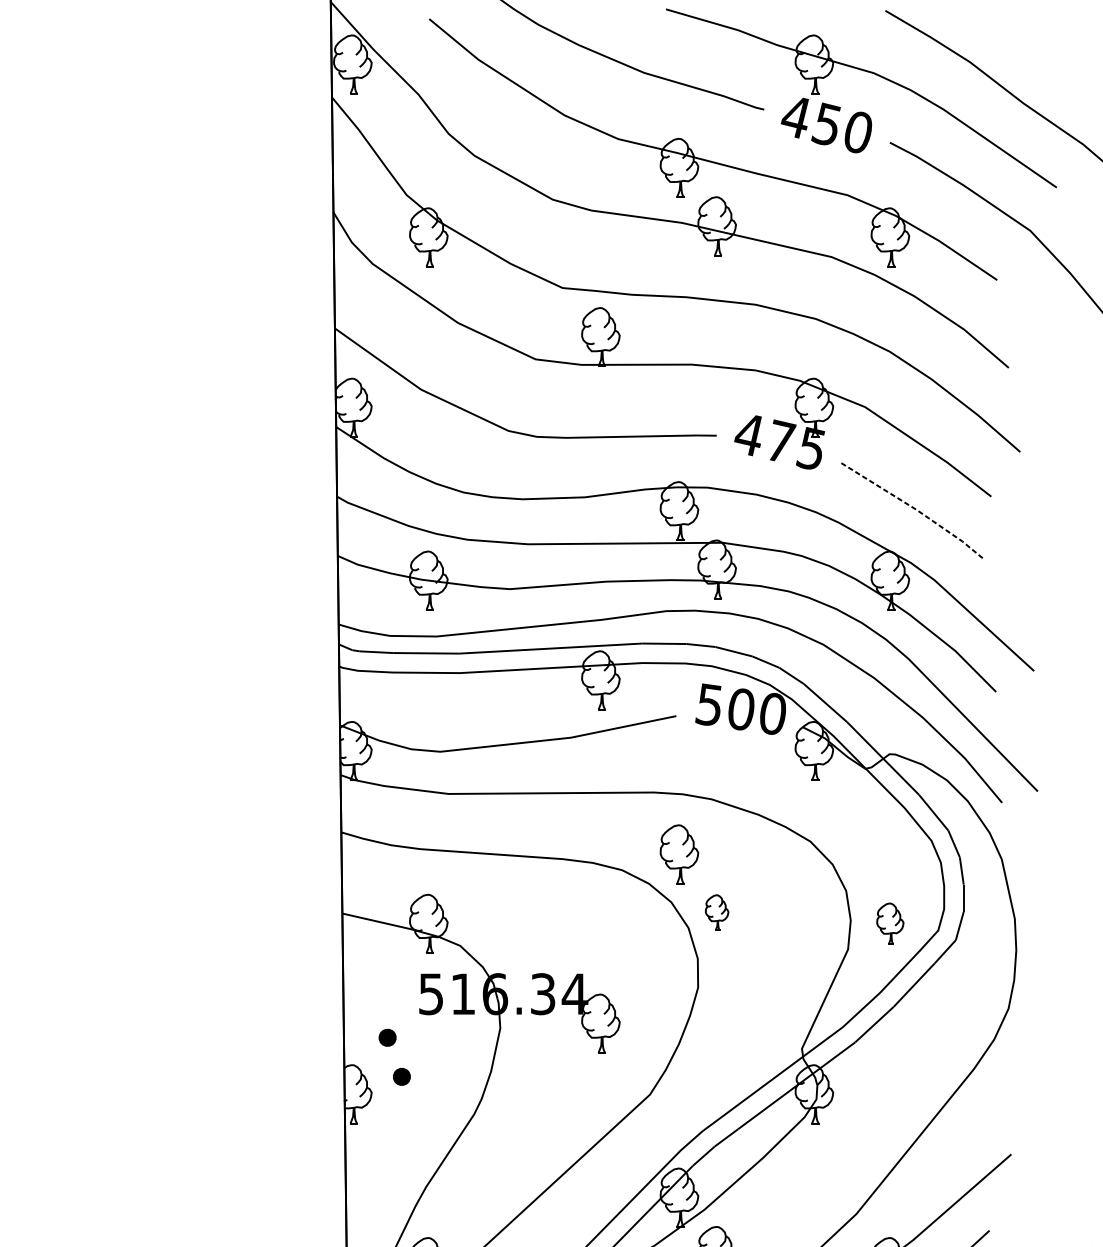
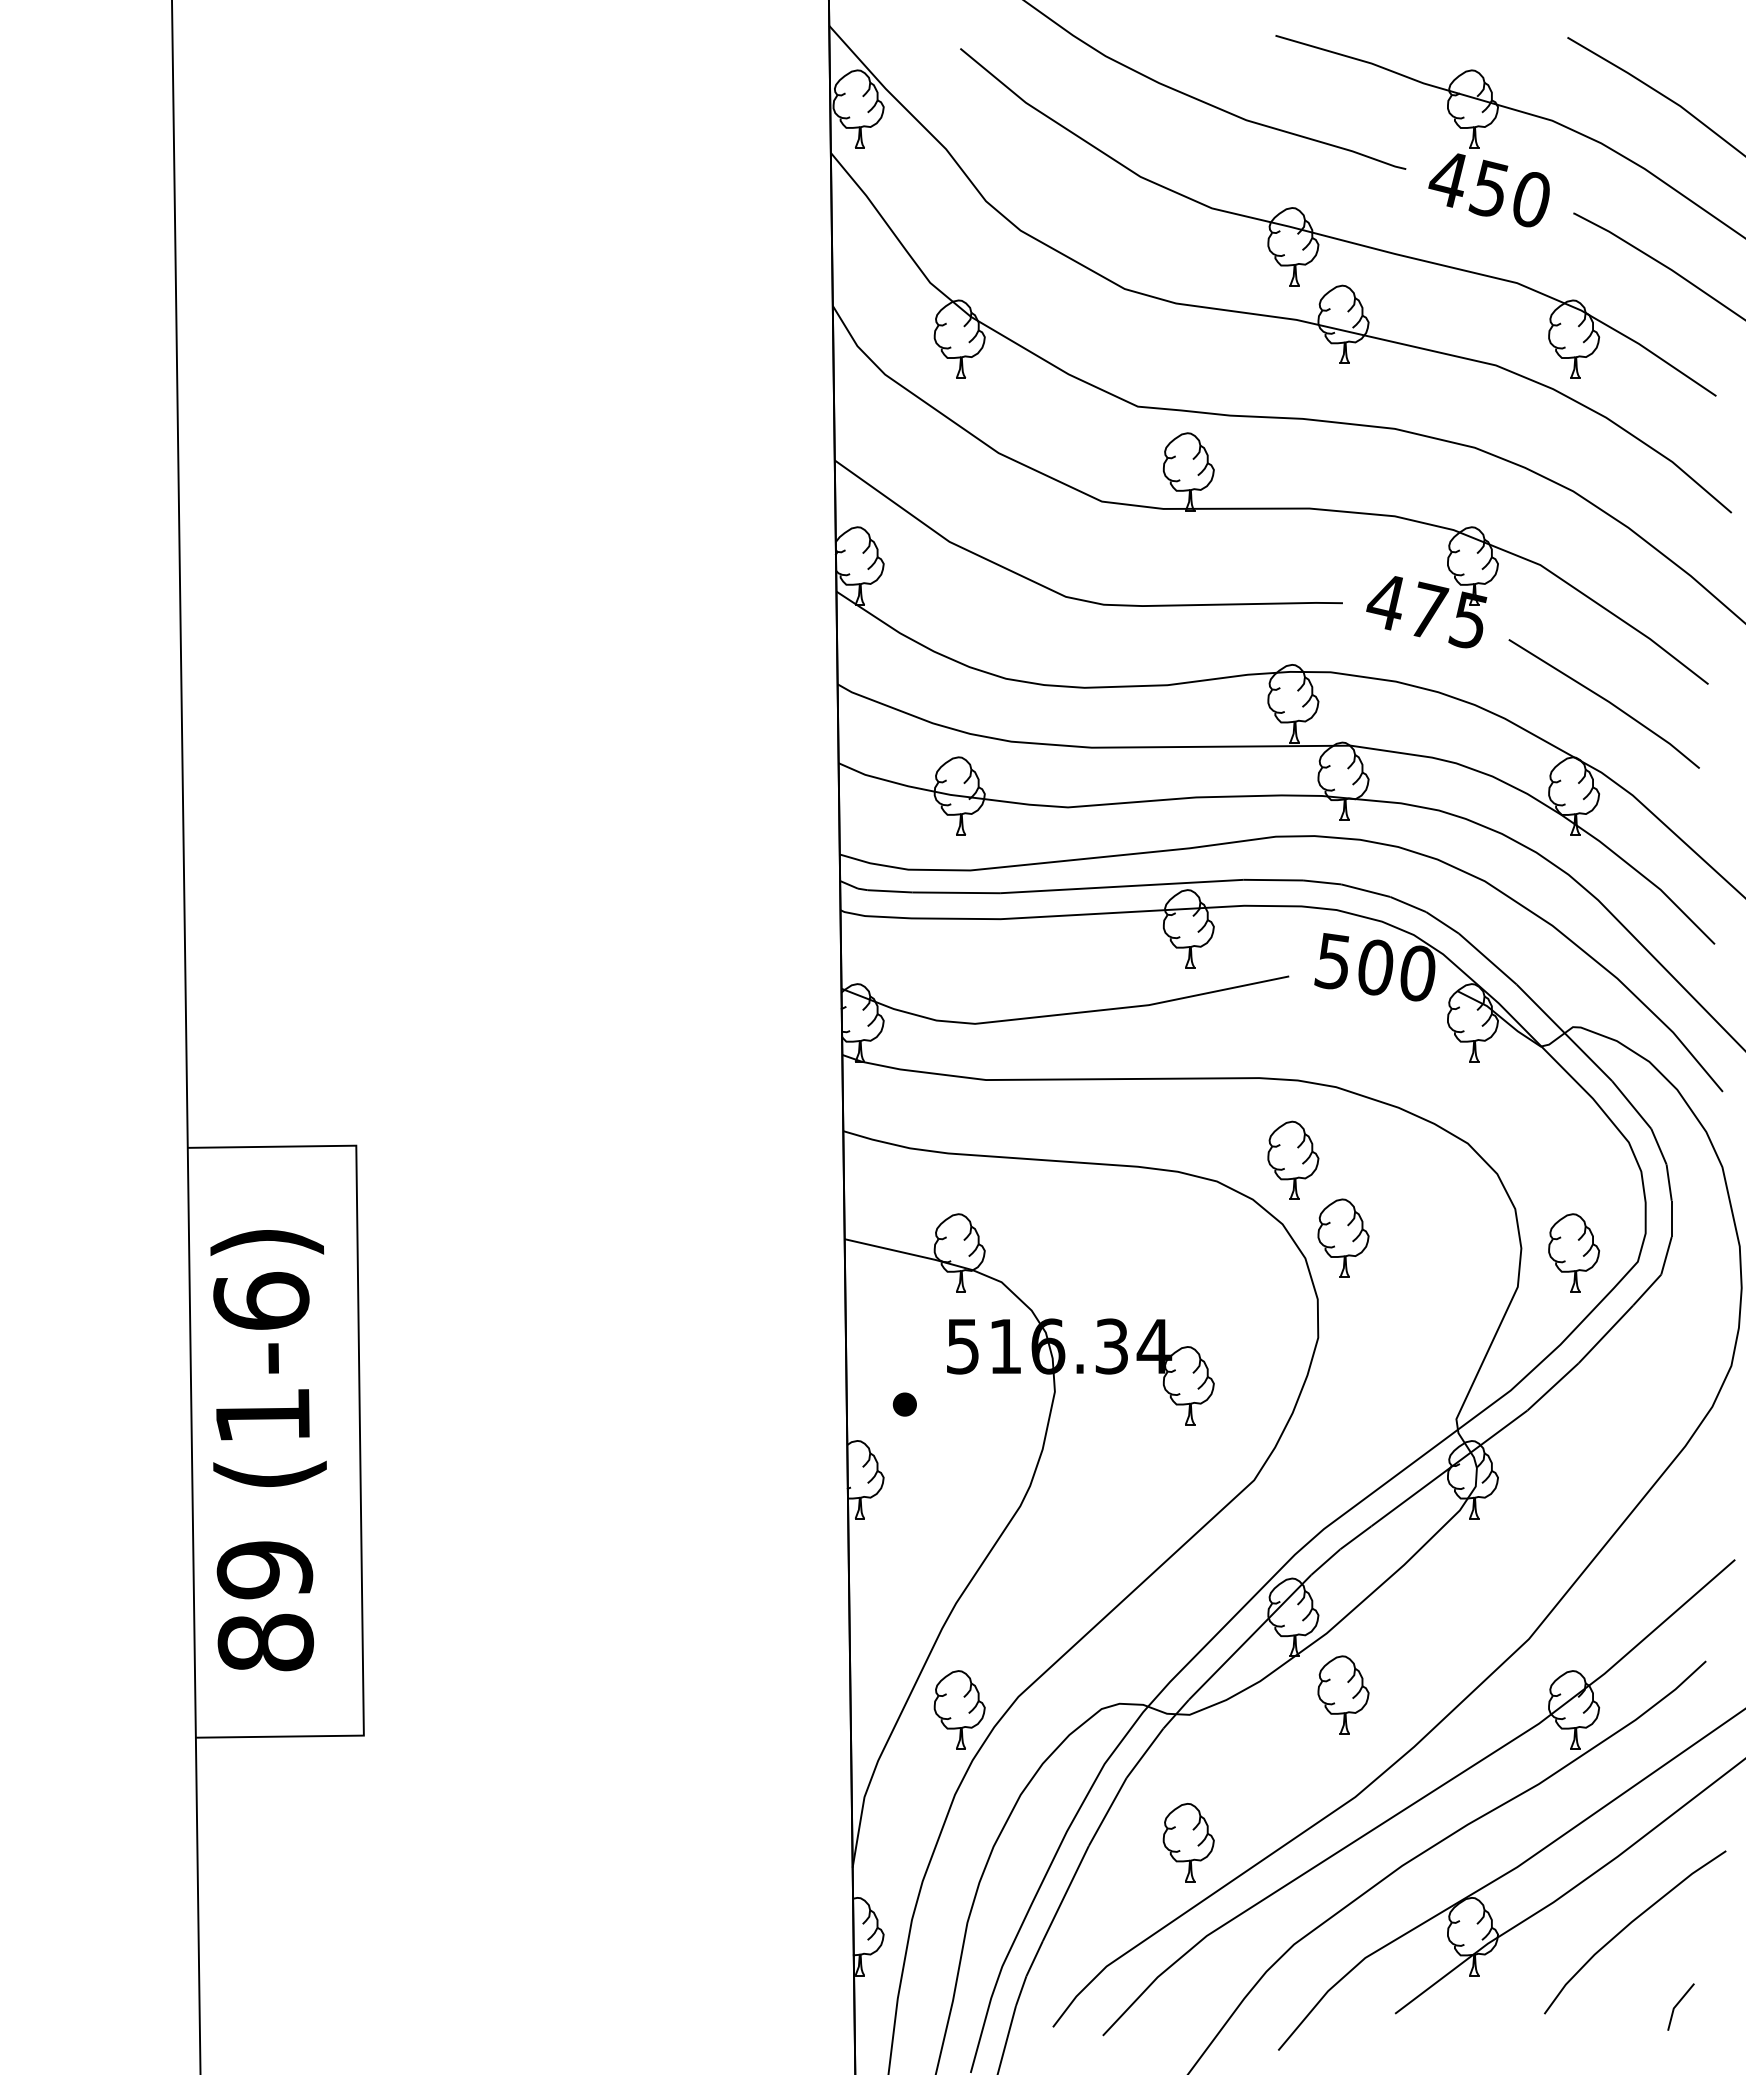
line: (915, 508) -> (1607, 700), dashed -> solid
part: (717, 912) -> (1343, 1237), size x1.67
part: (889, 923) -> (1573, 1252), size x1.43
part: (401, 1076) -> (923, 1456), removed

